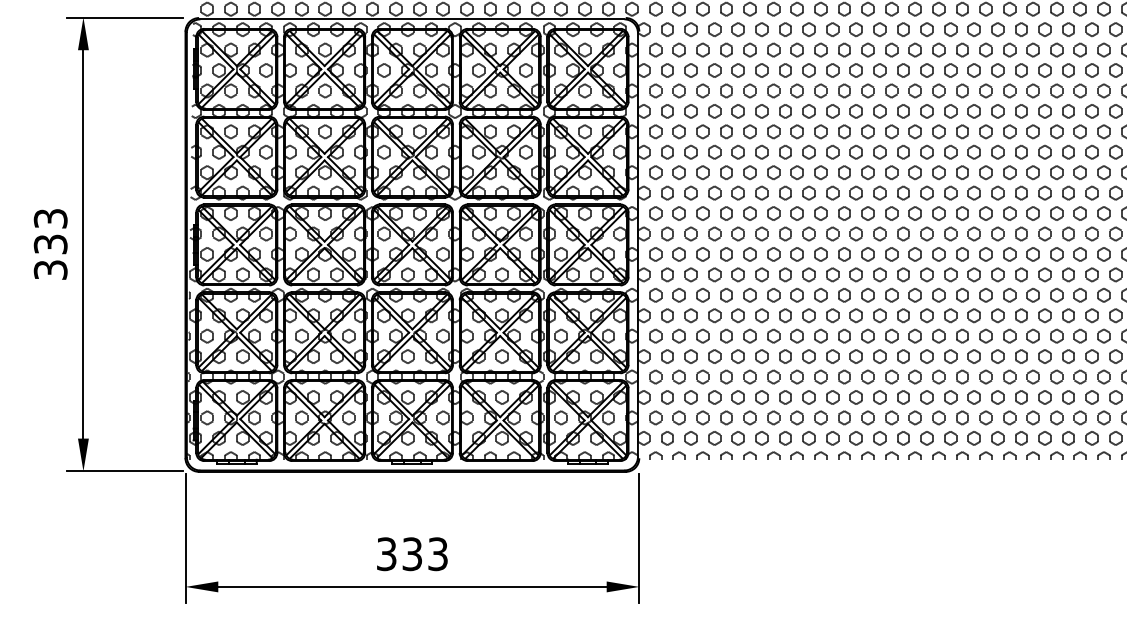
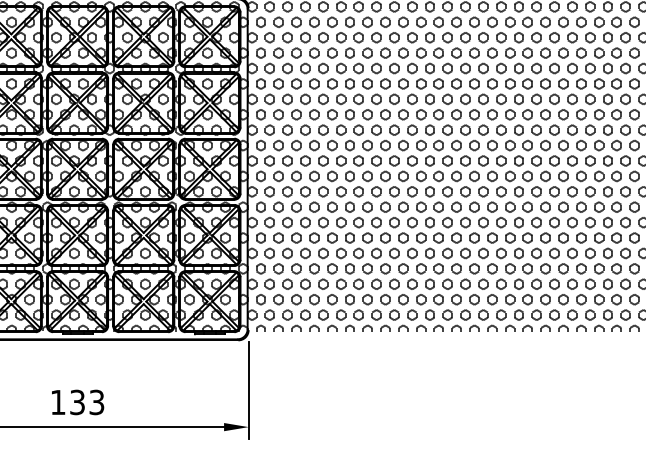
text: (386, 554) -> (58, 402), 333 -> 133

